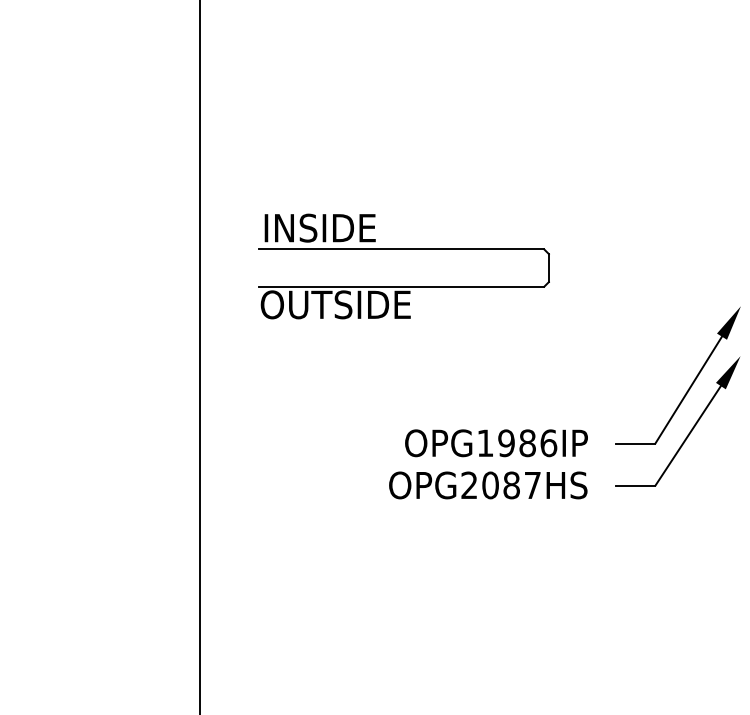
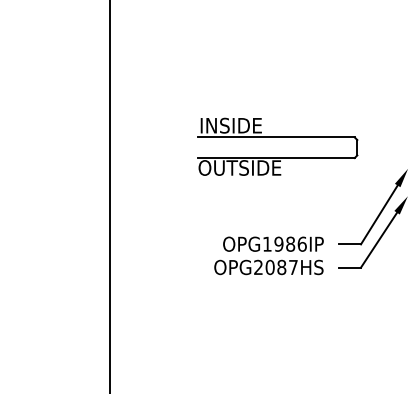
part: (404, 249) -> (277, 137), moved

